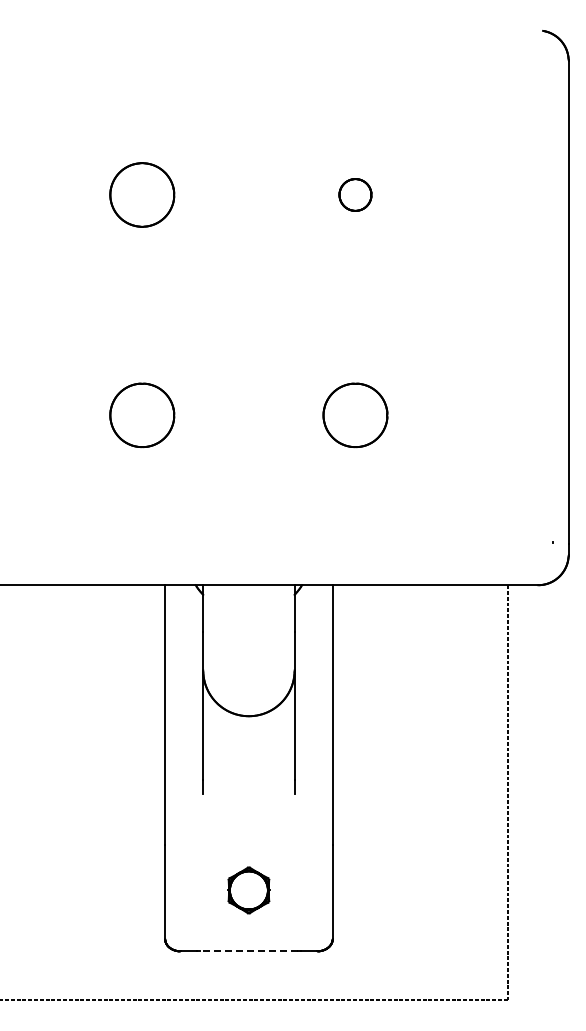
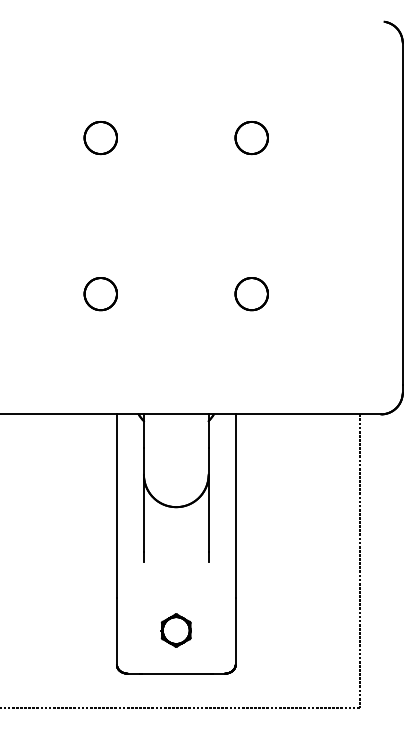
part: (142, 194) -> (100, 137), size x0.71
part: (355, 194) -> (251, 137), size x1.43
part: (142, 415) -> (100, 294), size x0.71
part: (355, 415) -> (251, 294), size x0.71
line: (248, 951) -> (175, 673), dashed -> solid

